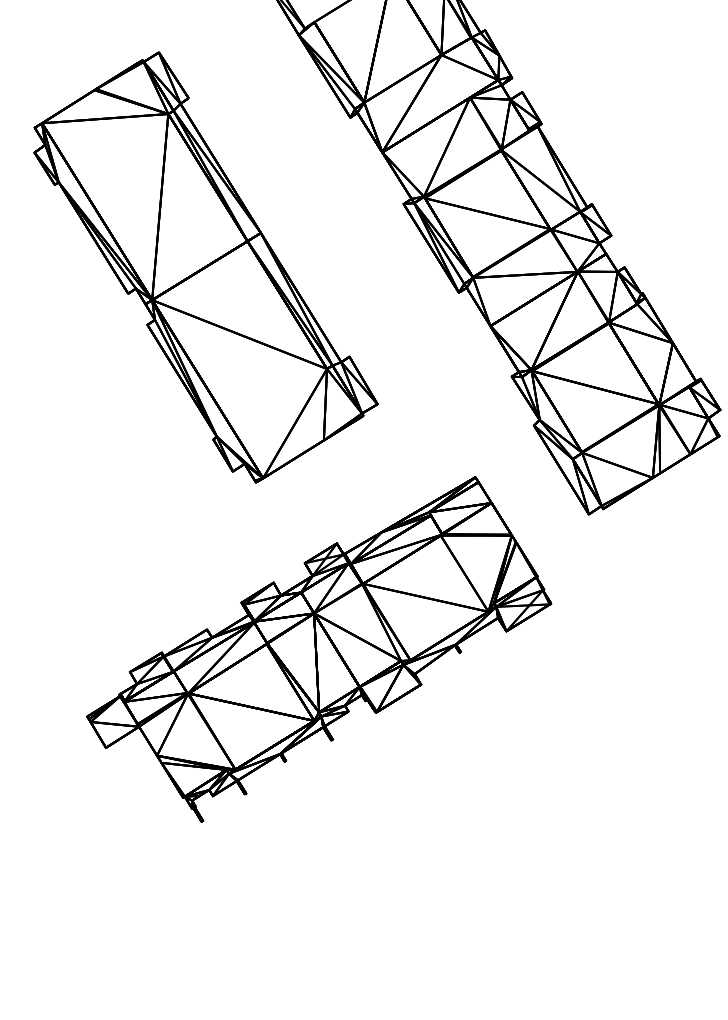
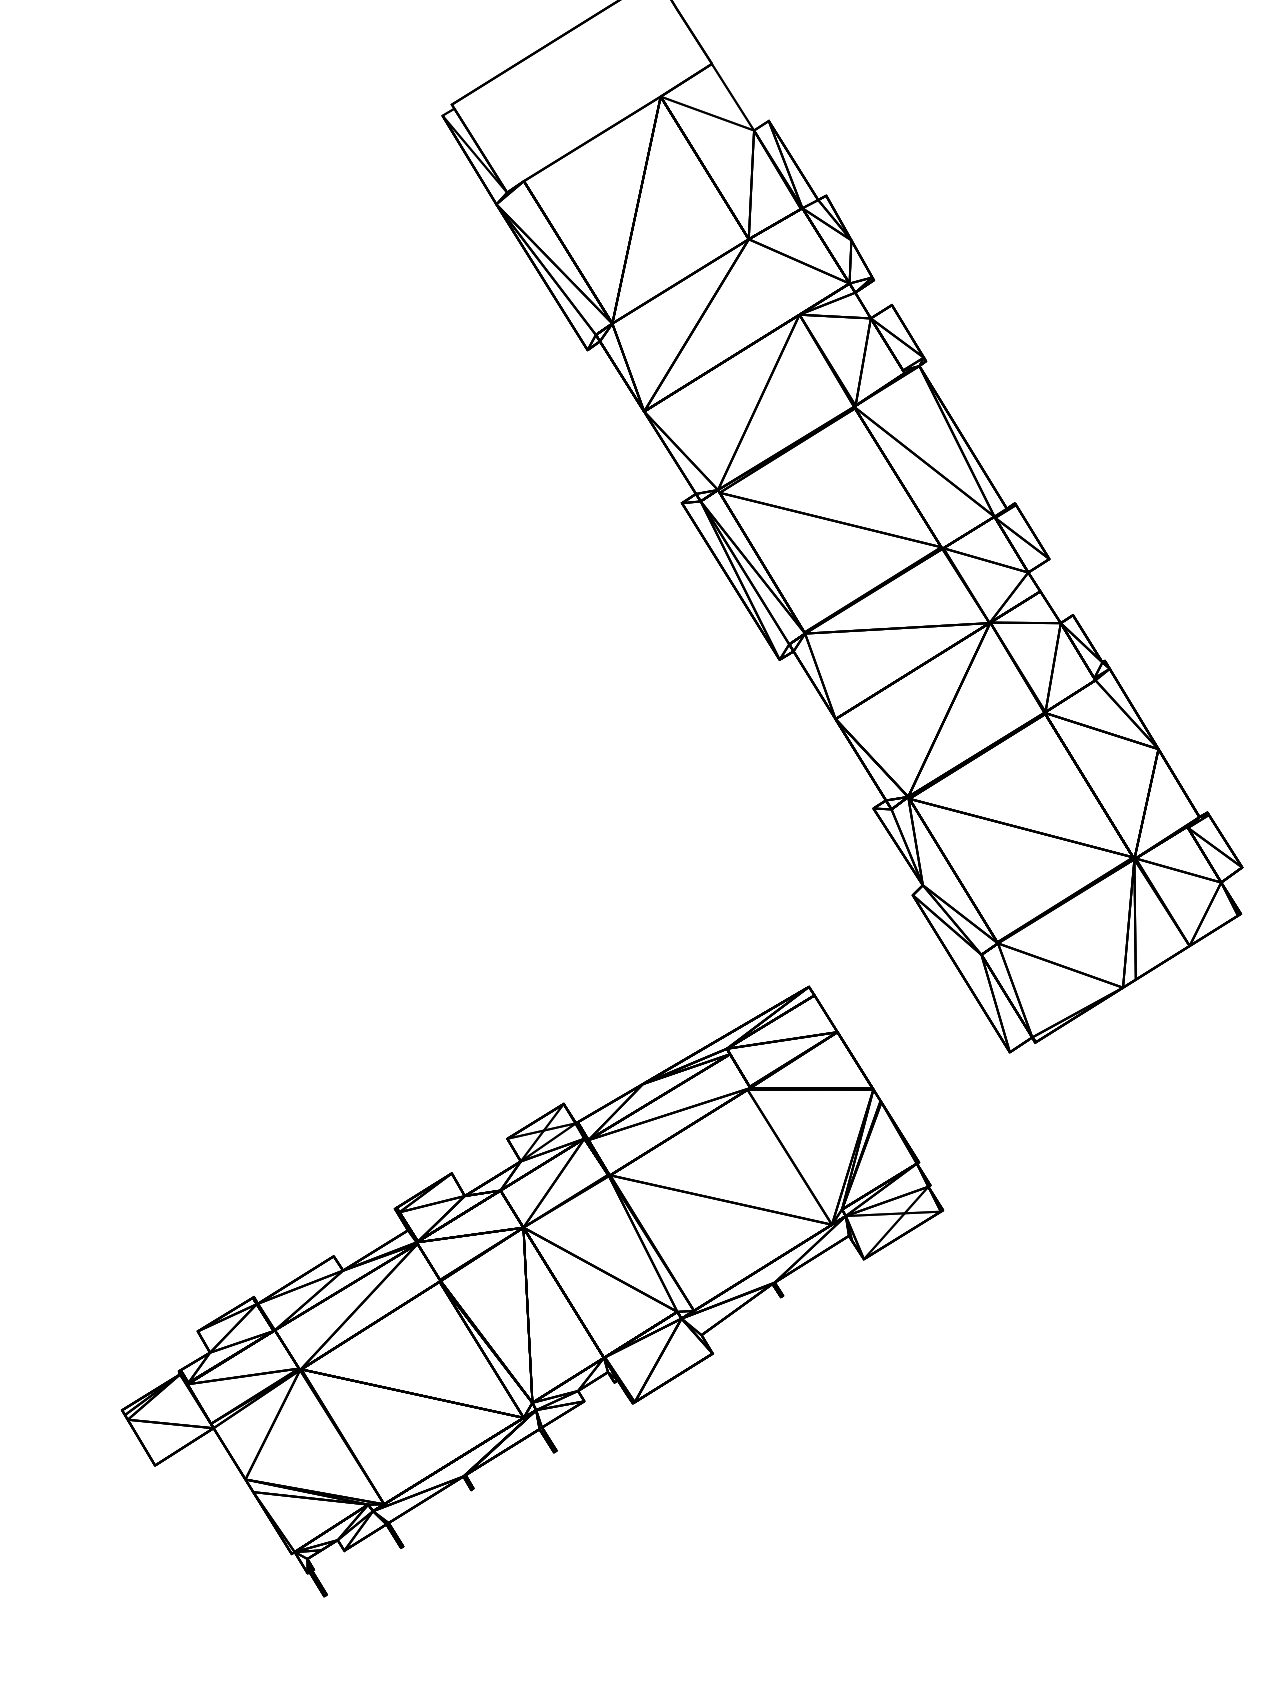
part: (205, 267) -> (331, 615), removed

